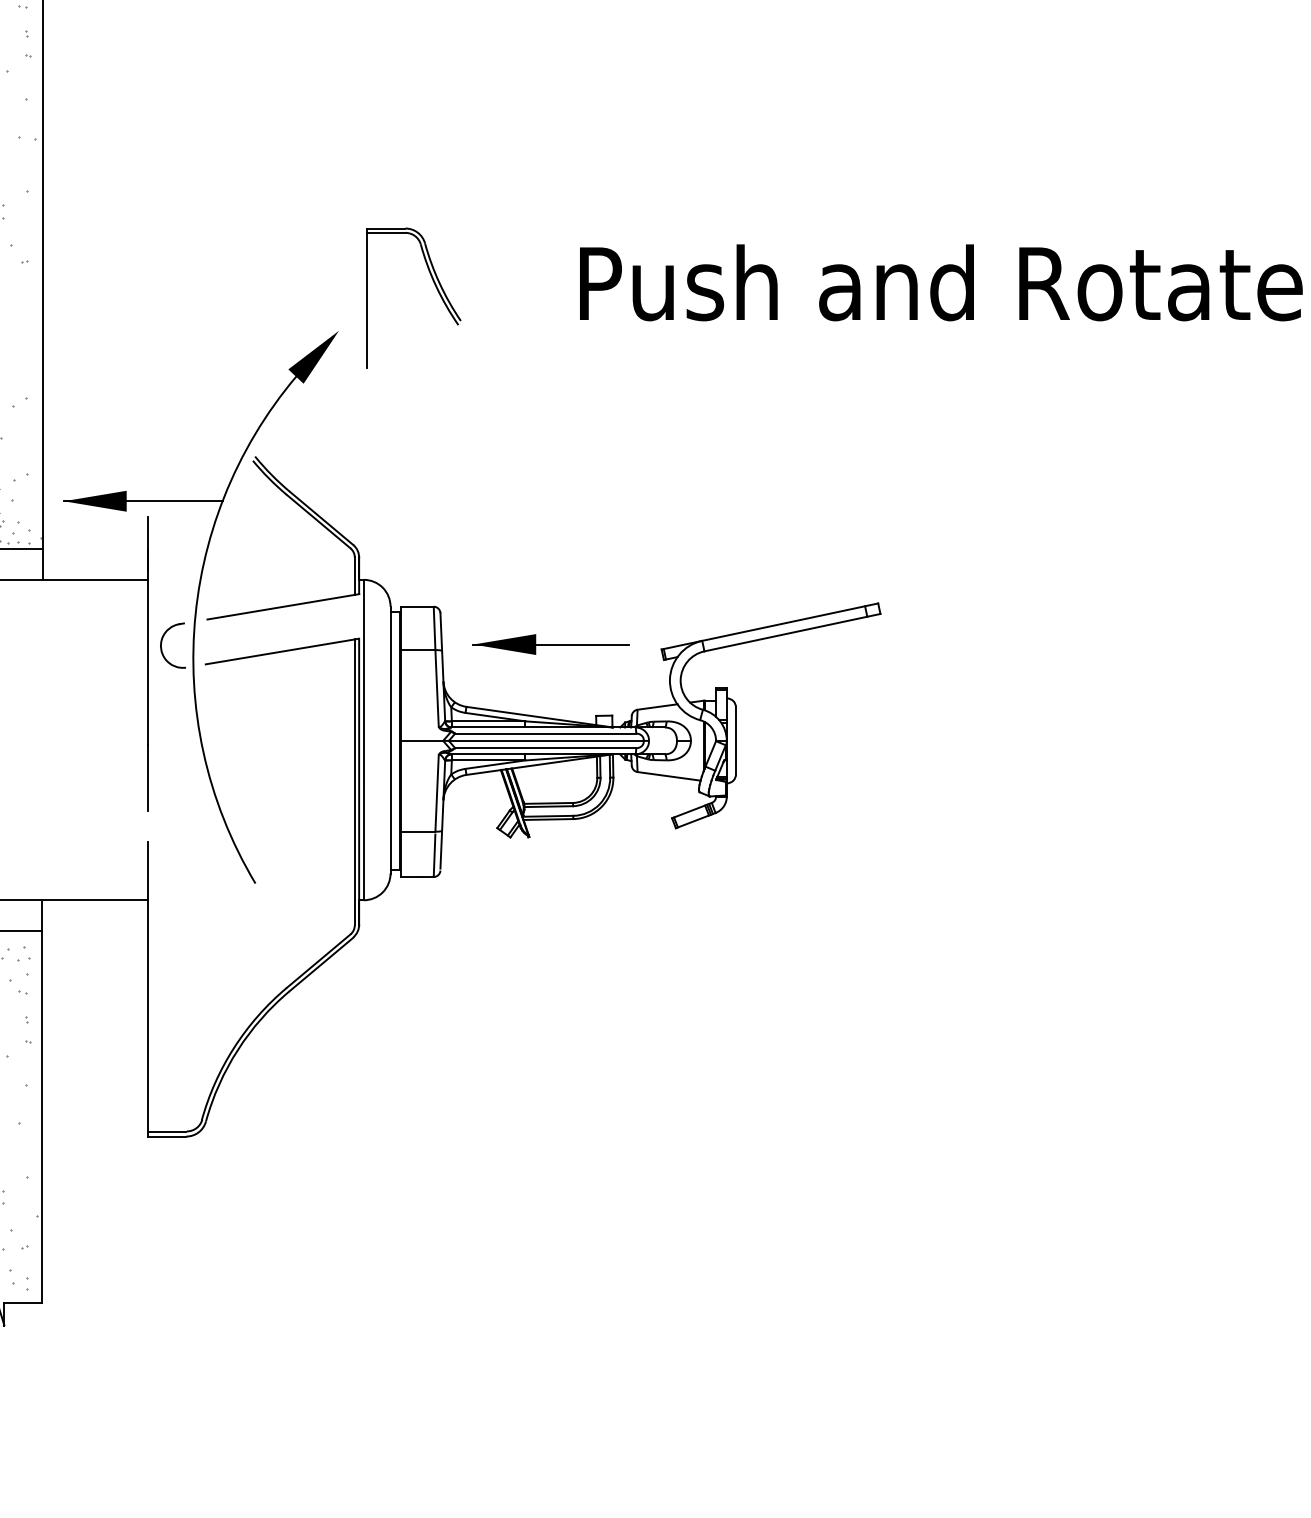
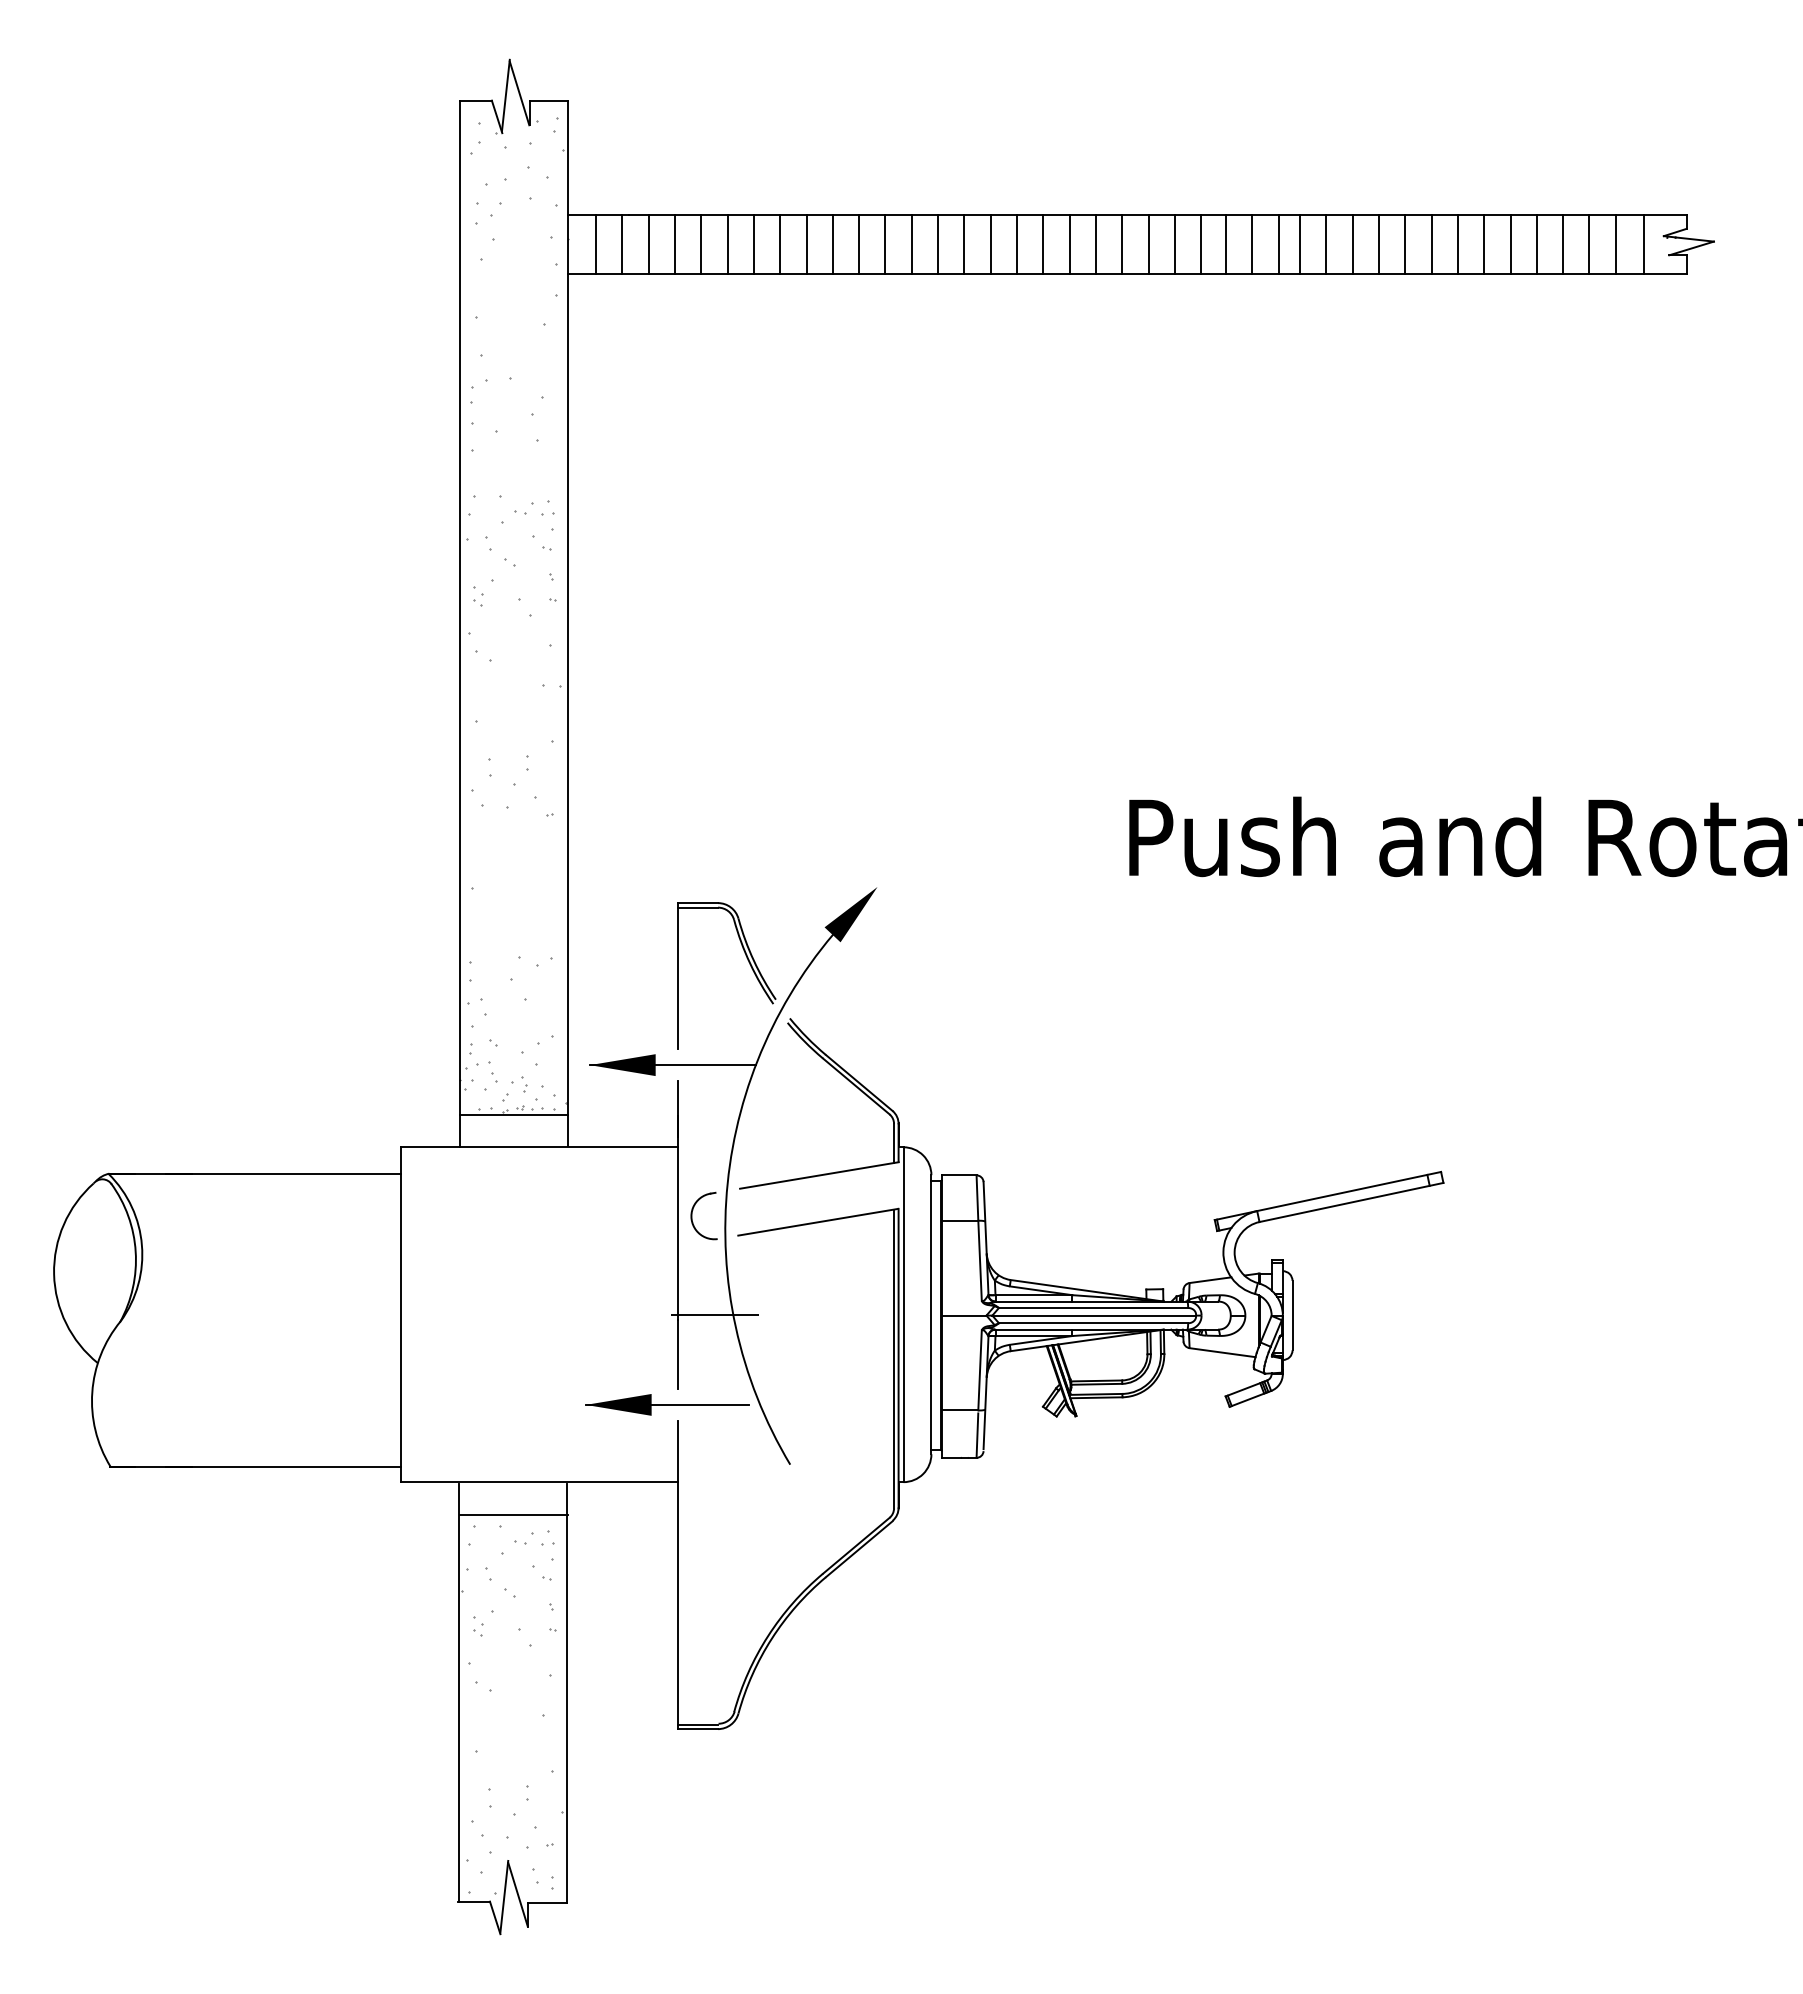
part: (435, 287) -> (749, 964), moved
part: (551, 644) -> (667, 1404), moved
line: (183, 739) -> (714, 1314), added

